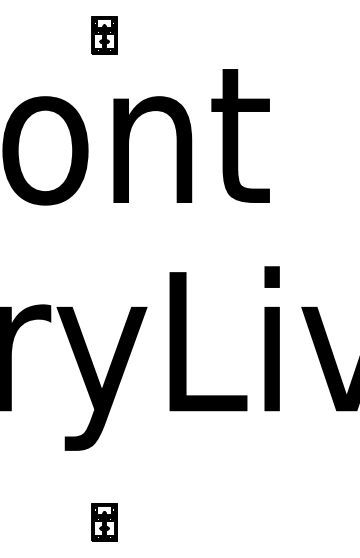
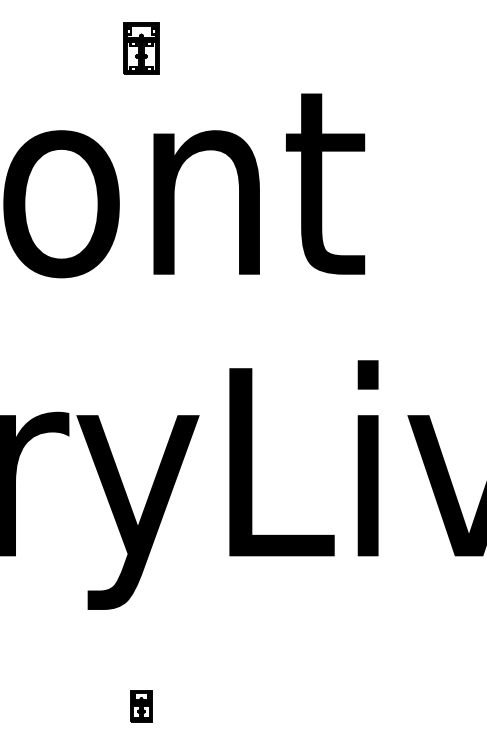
part: (104, 522) -> (141, 706), size x0.6

